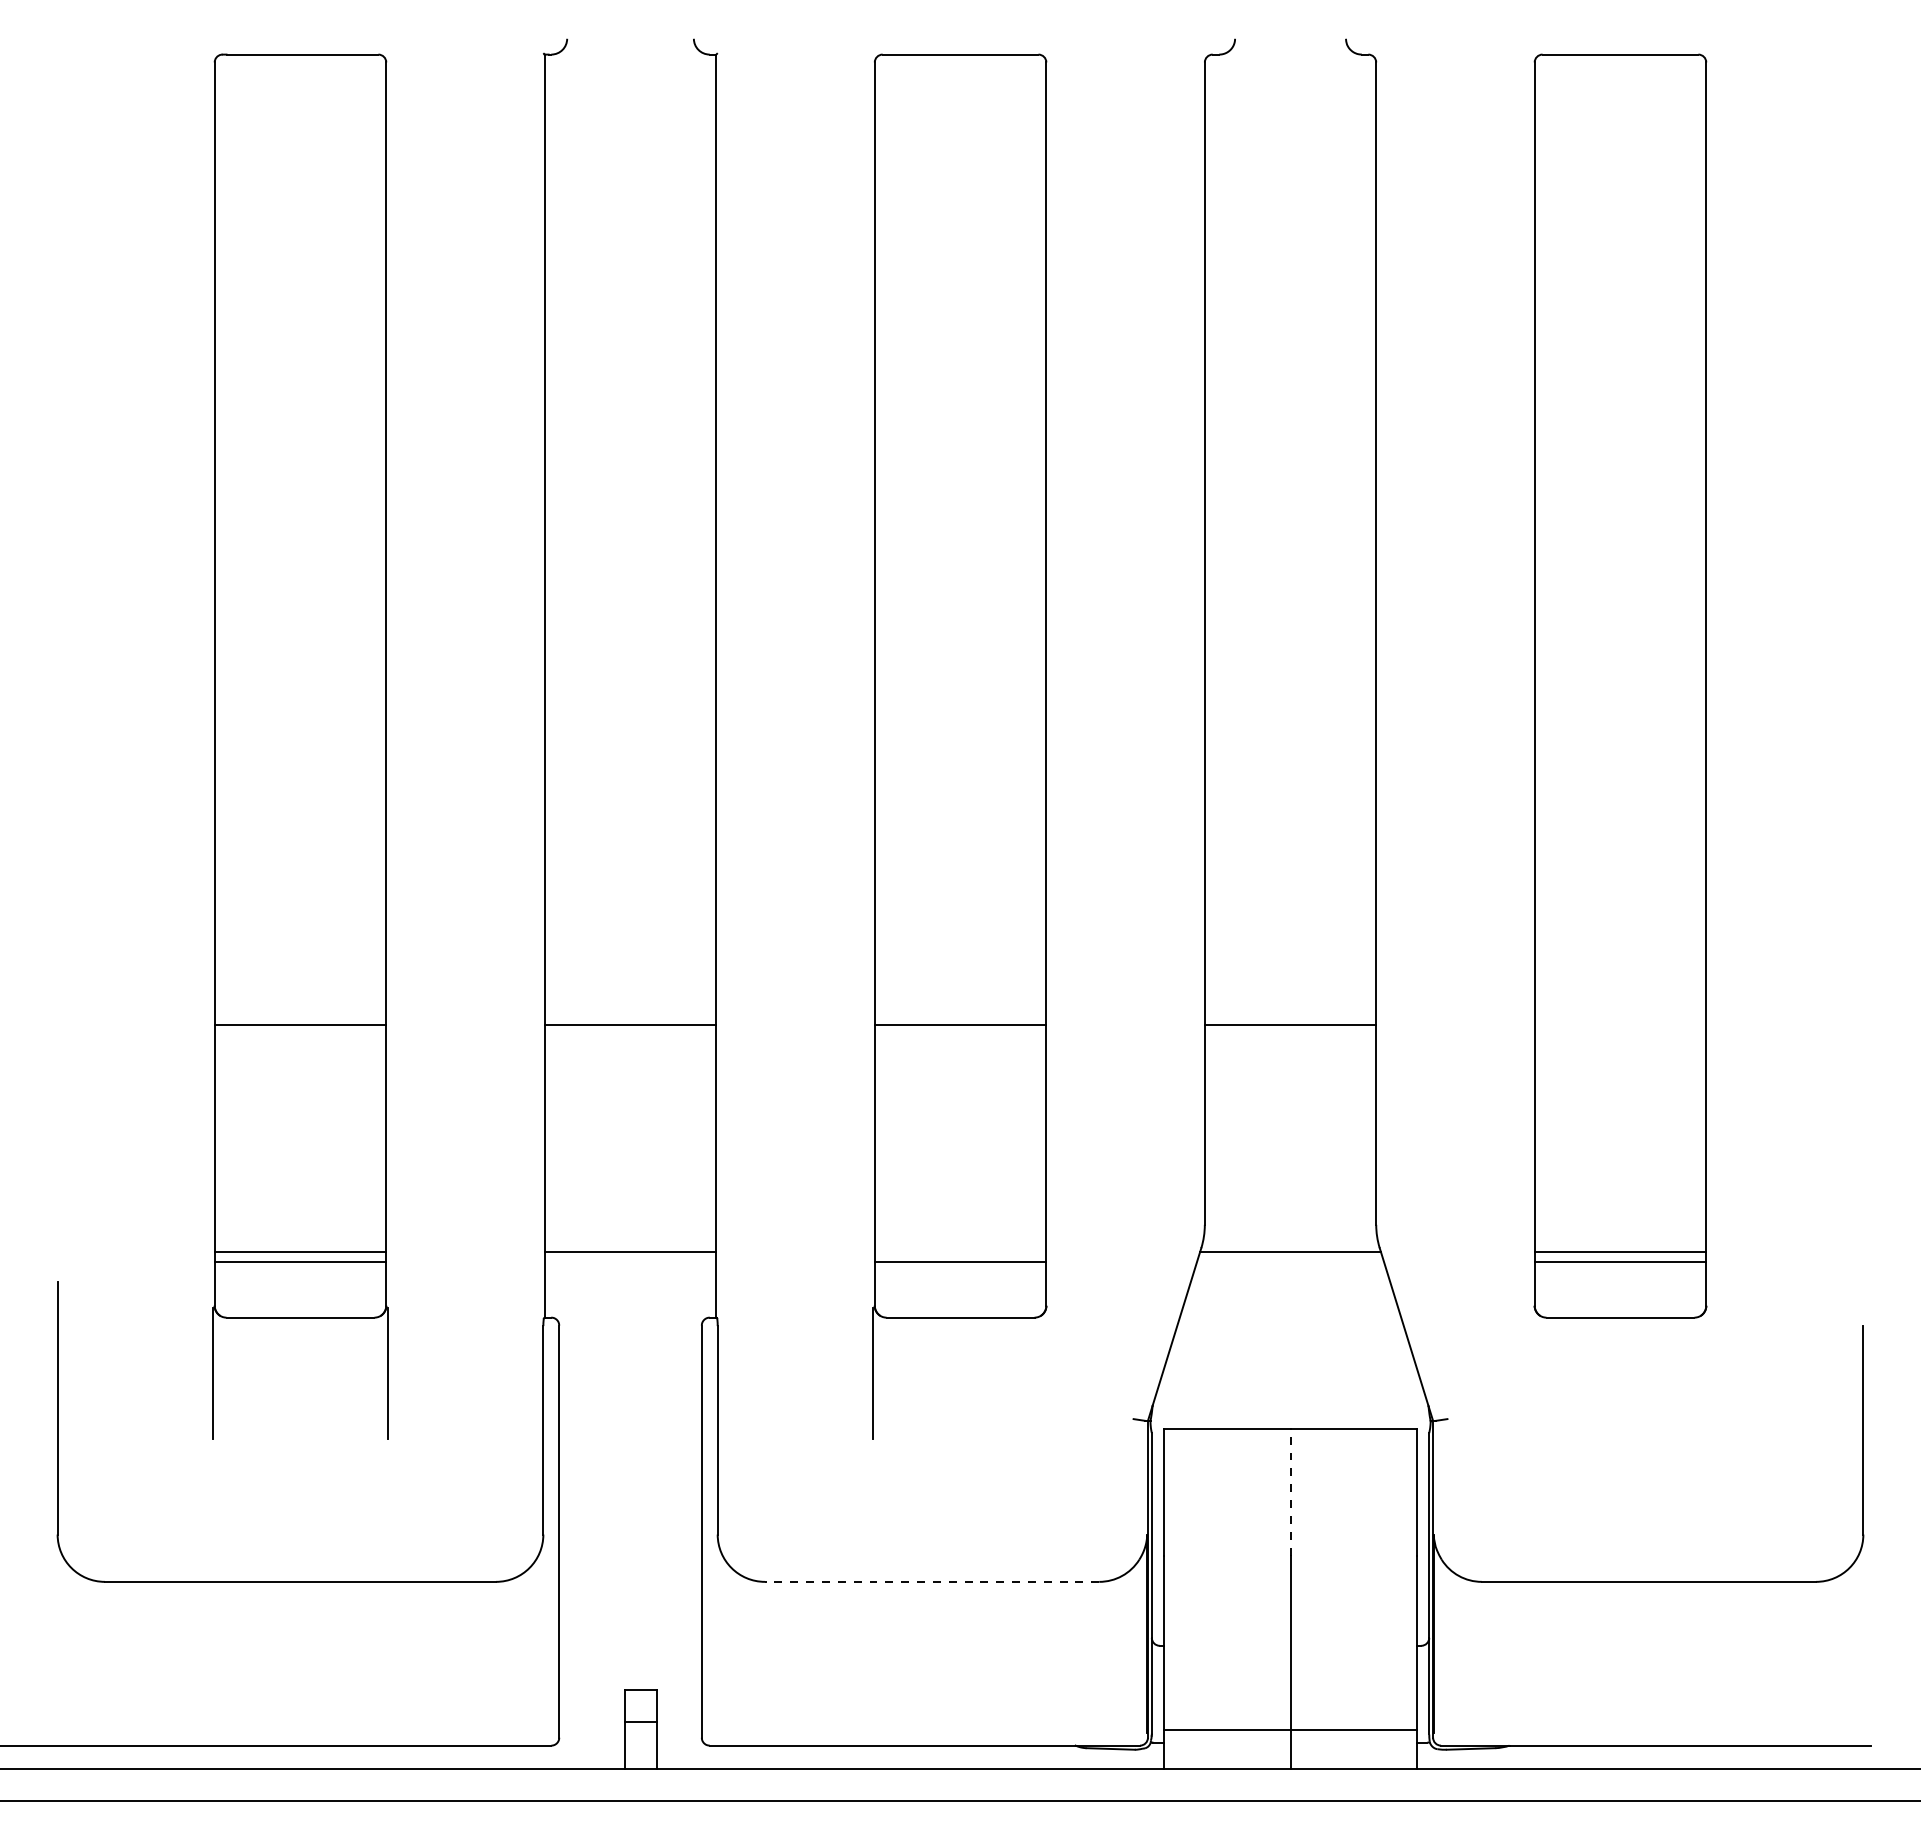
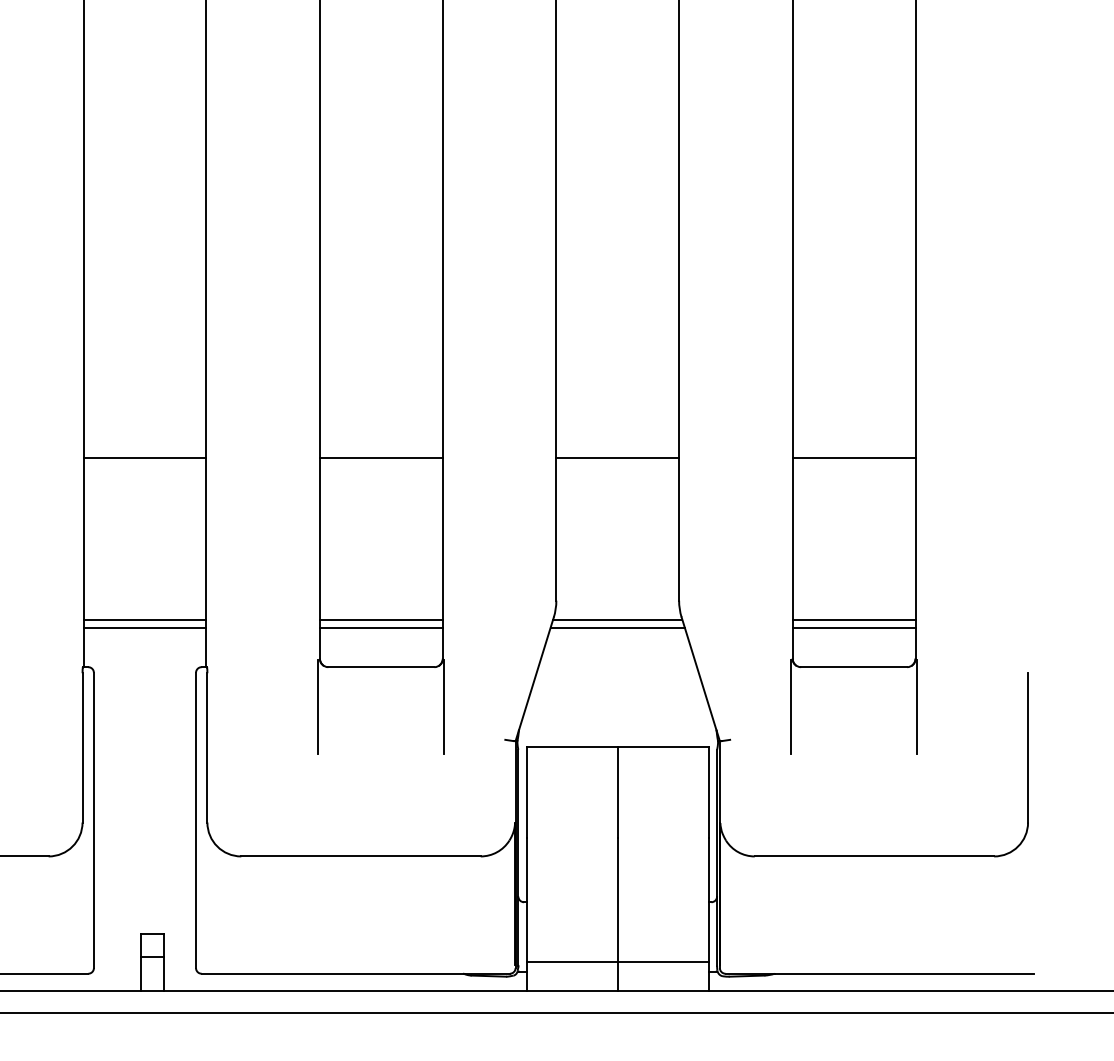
line: (1620, 1025) -> (854, 457), added
line: (960, 1251) -> (381, 619), added
line: (630, 1262) -> (144, 627), added
line: (1290, 1262) -> (617, 627), added
line: (1048, 1372) -> (444, 706), added
line: (1532, 1372) -> (791, 706), added
line: (1708, 1372) -> (917, 706), added
line: (1290, 1491) -> (617, 791), dashed -> solid
line: (931, 1581) -> (360, 856), dashed -> solid

